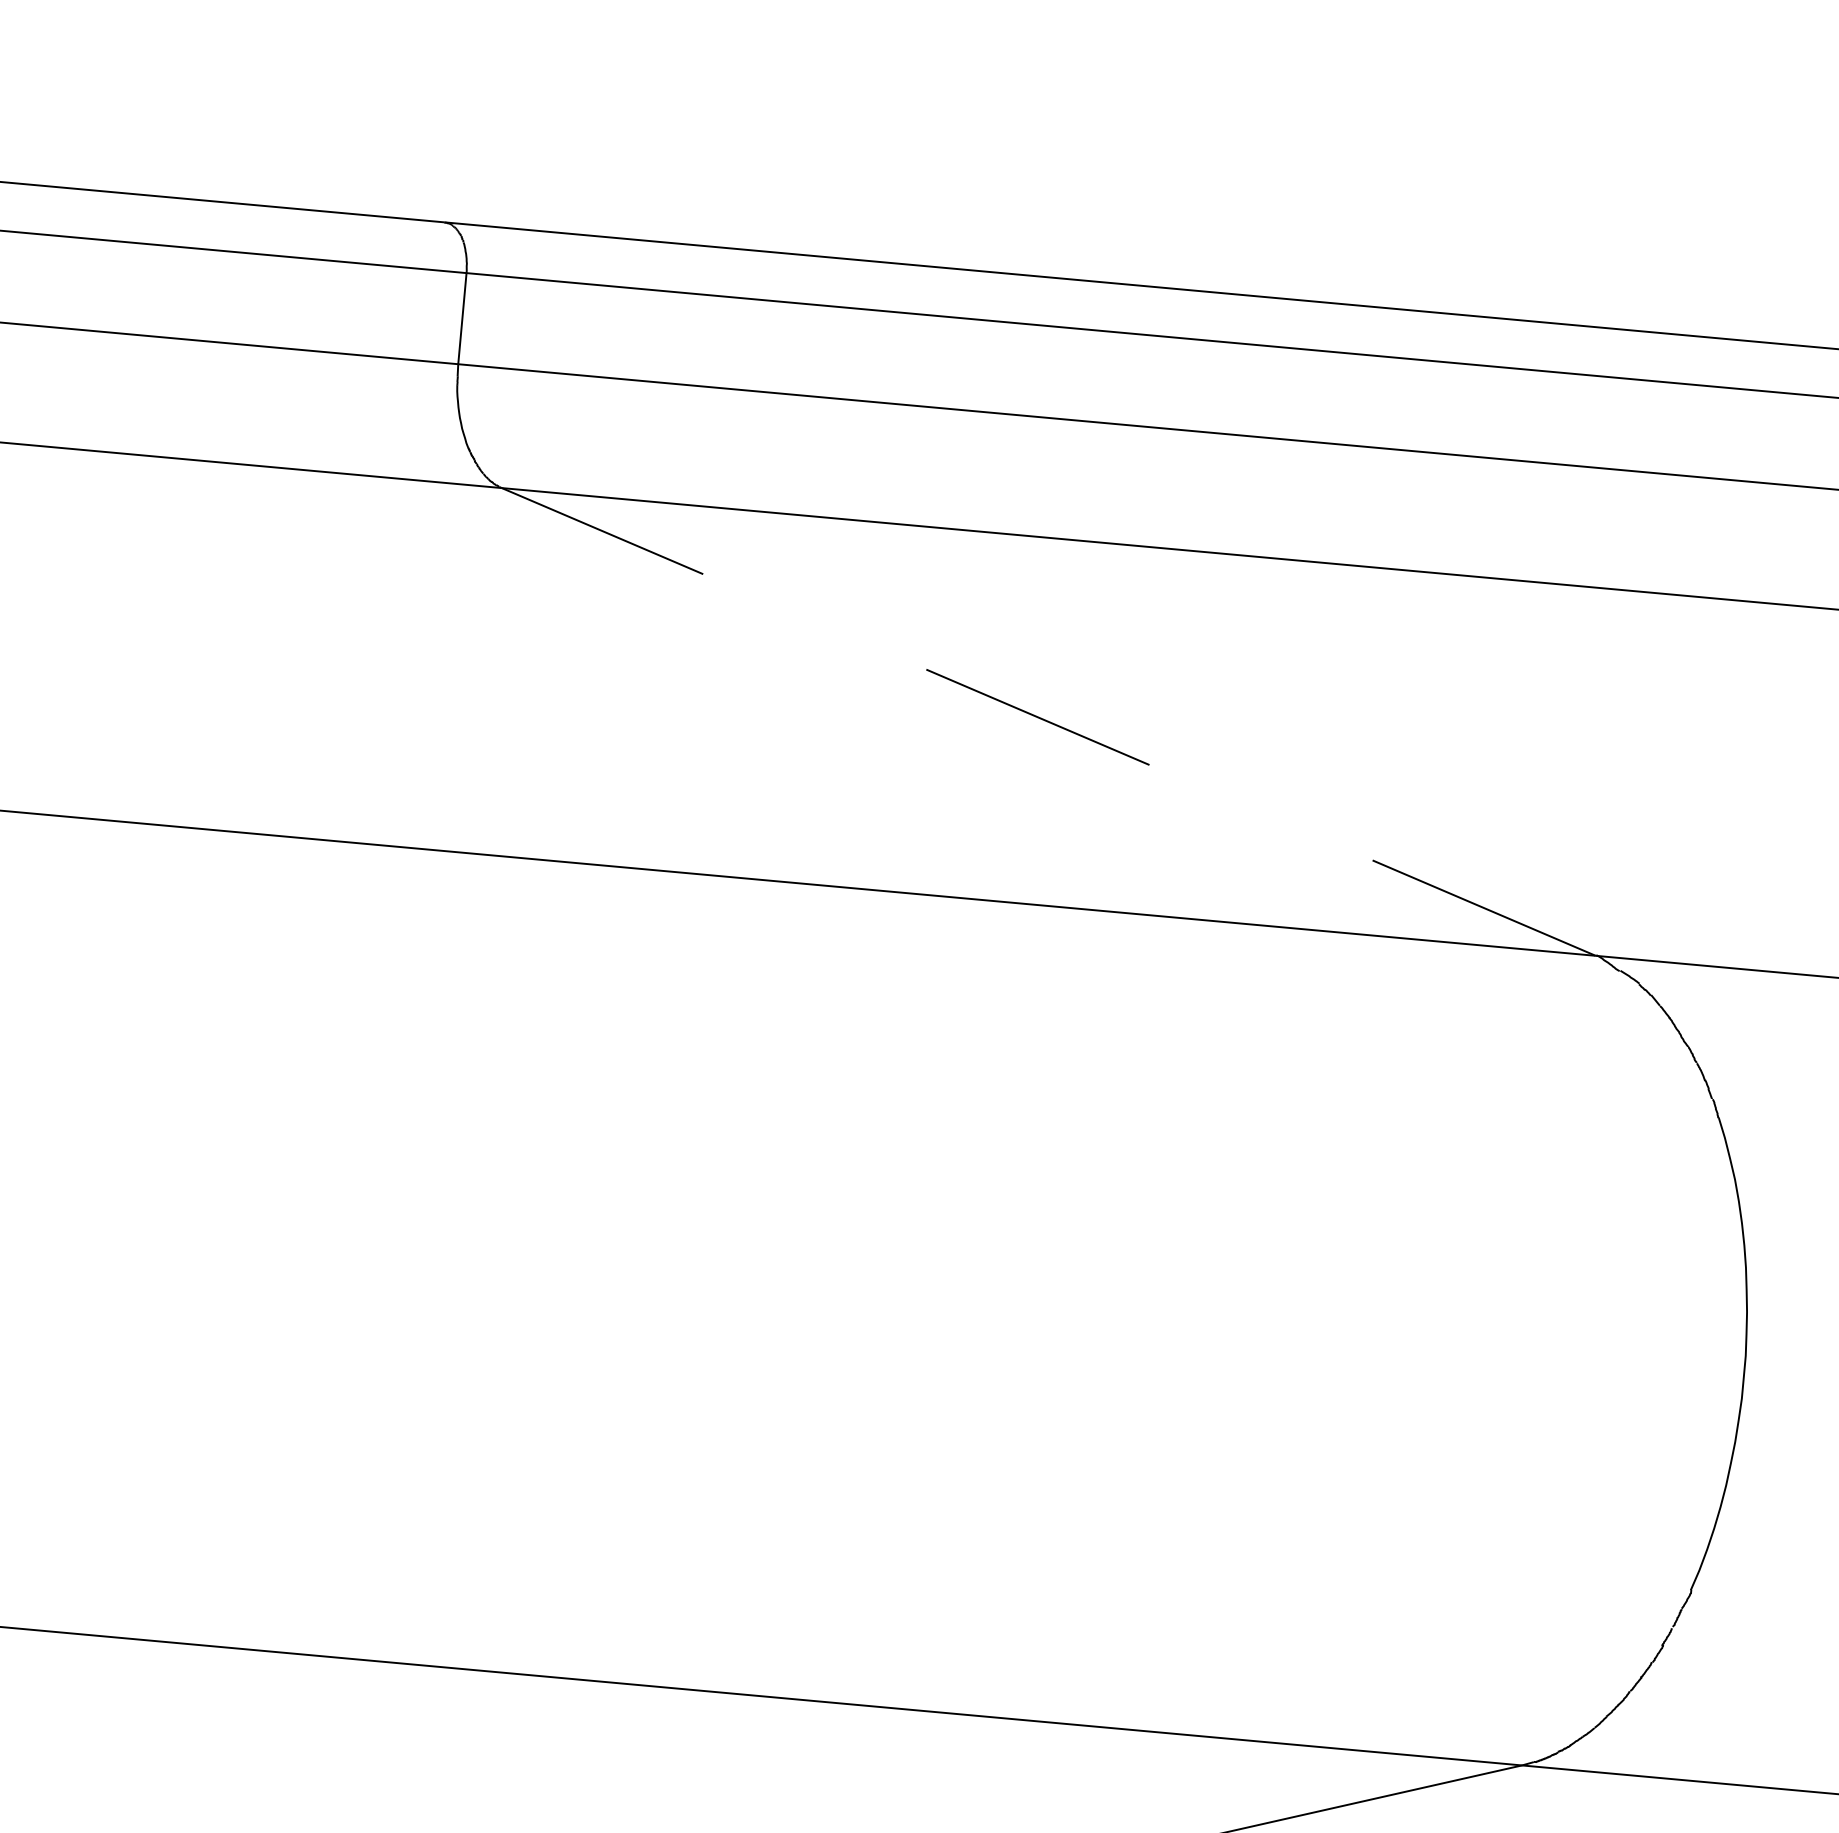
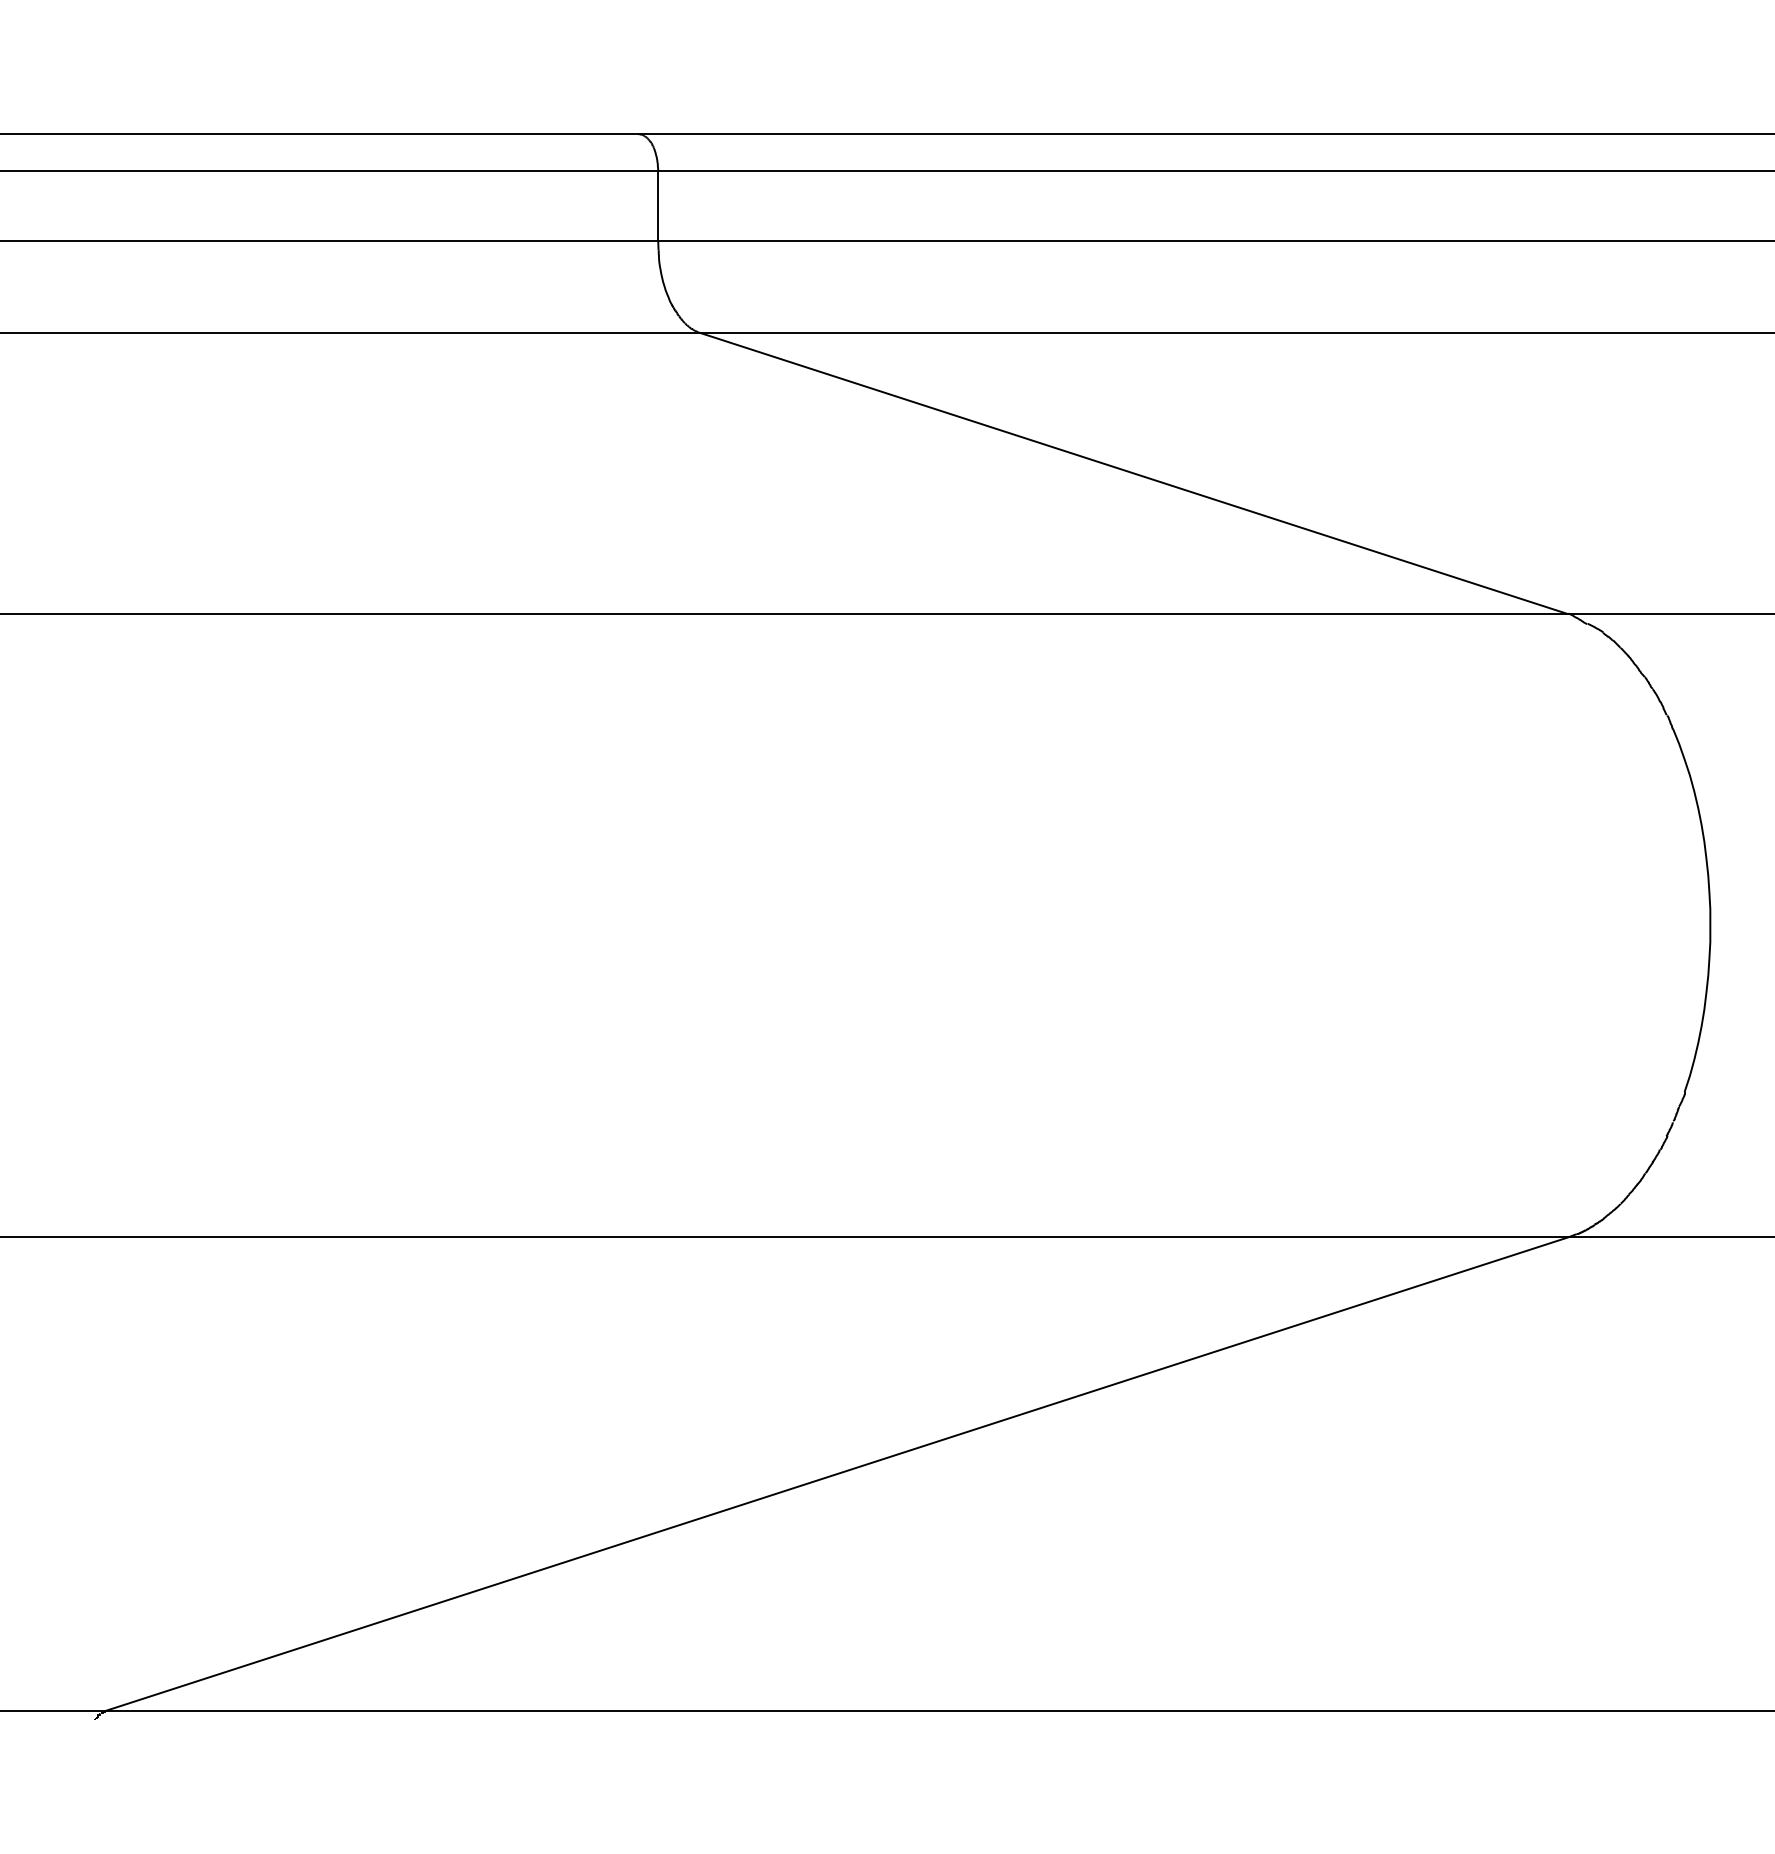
line: (1048, 721) -> (1133, 473), dashed -> solid

